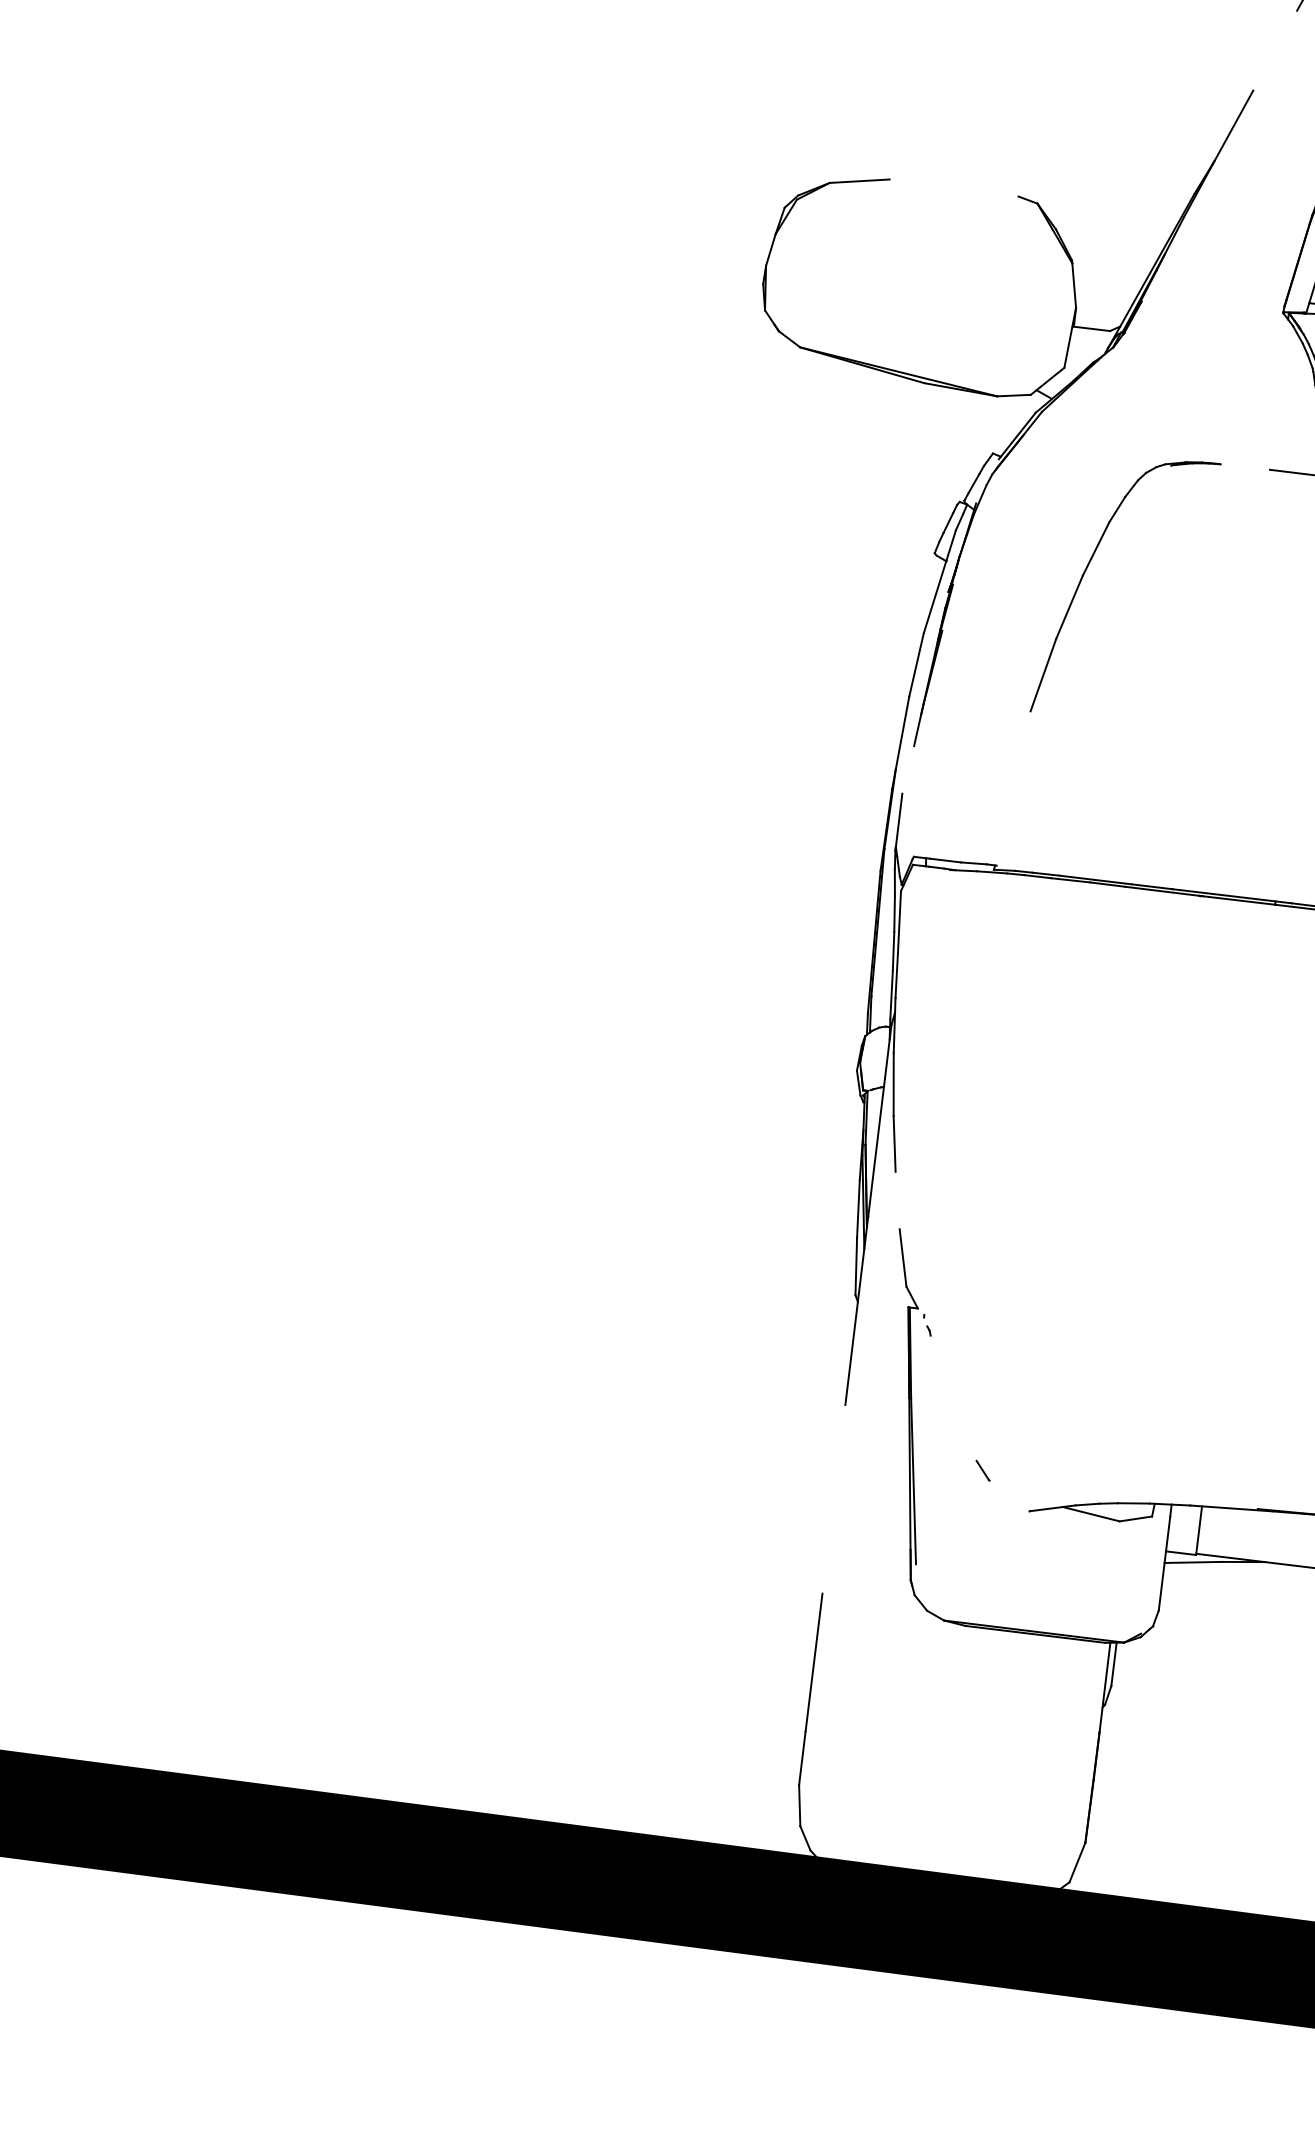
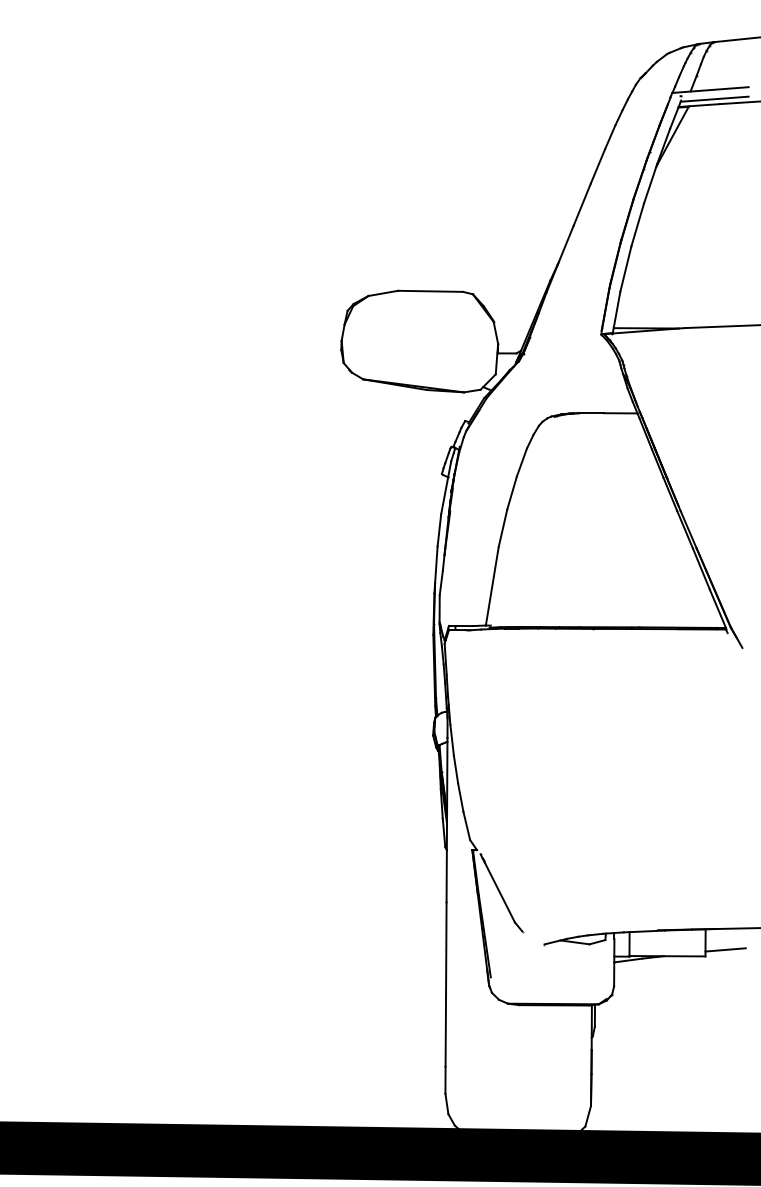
line: (1273, 50) -> (581, 204), added
line: (954, 186) -> (430, 290), added
line: (1243, 467) -> (590, 413), added
line: (906, 768) -> (440, 582), added
line: (1007, 788) -> (491, 586), added
line: (897, 1200) -> (460, 797), added
line: (949, 1389) -> (497, 888), added
line: (834, 1498) -> (446, 949), added

